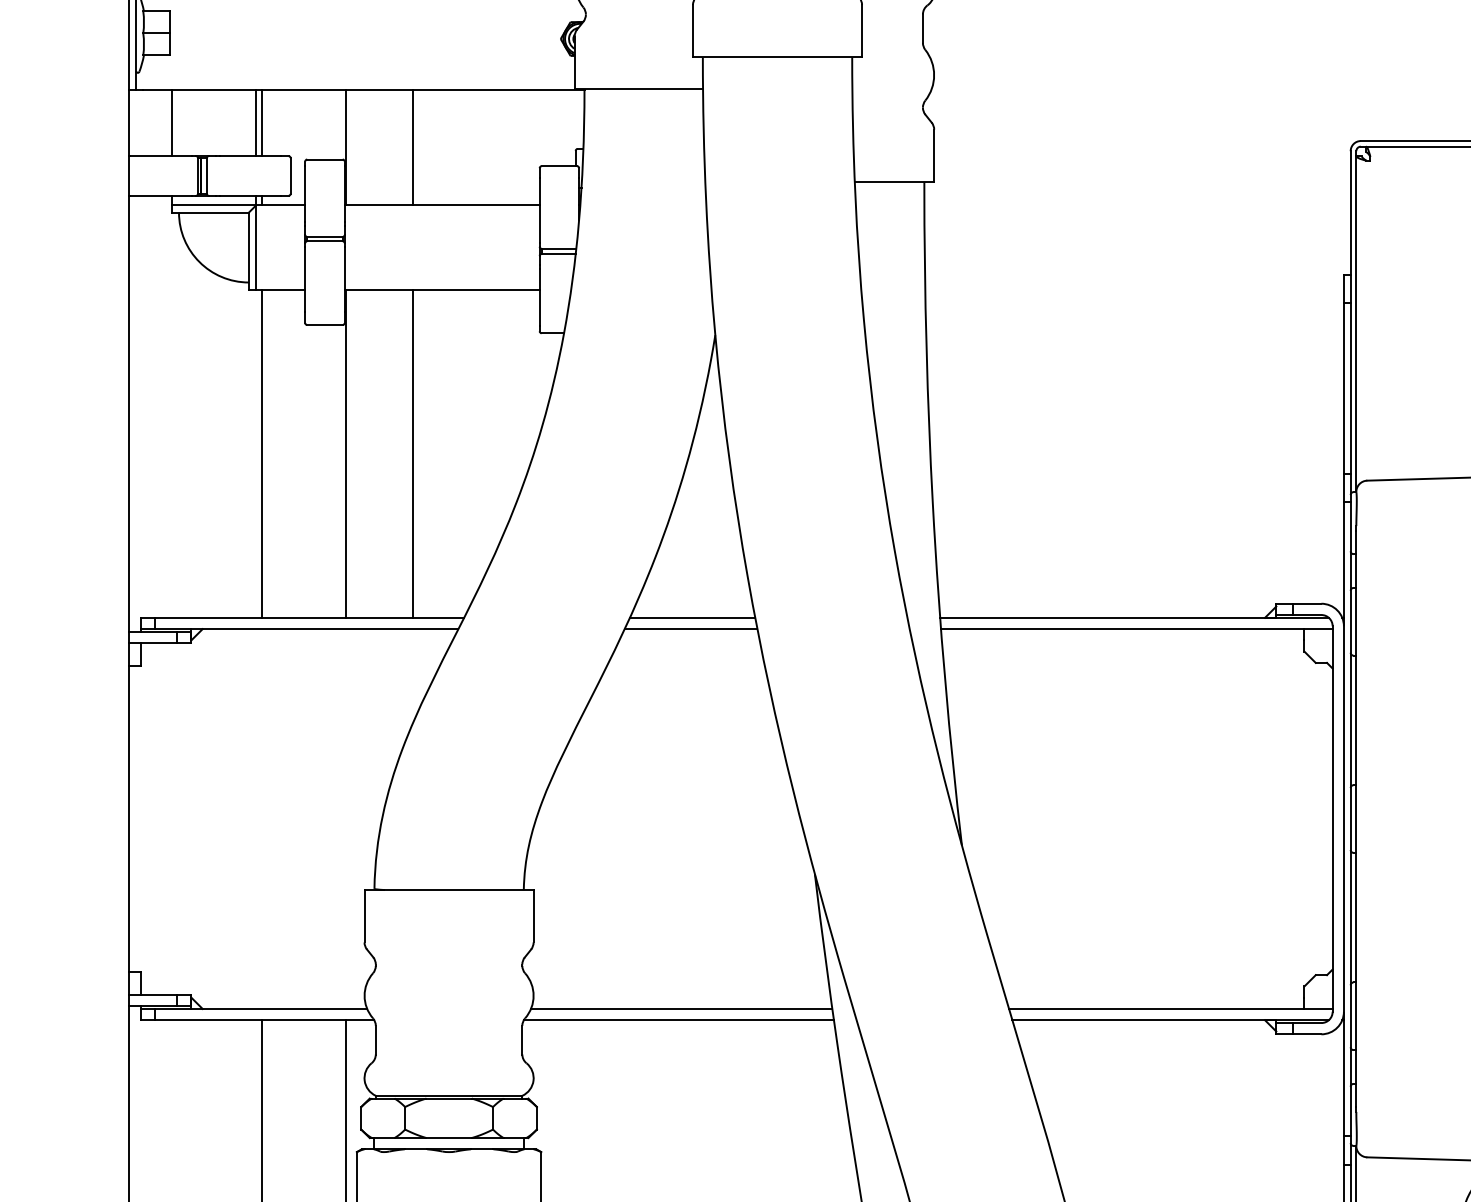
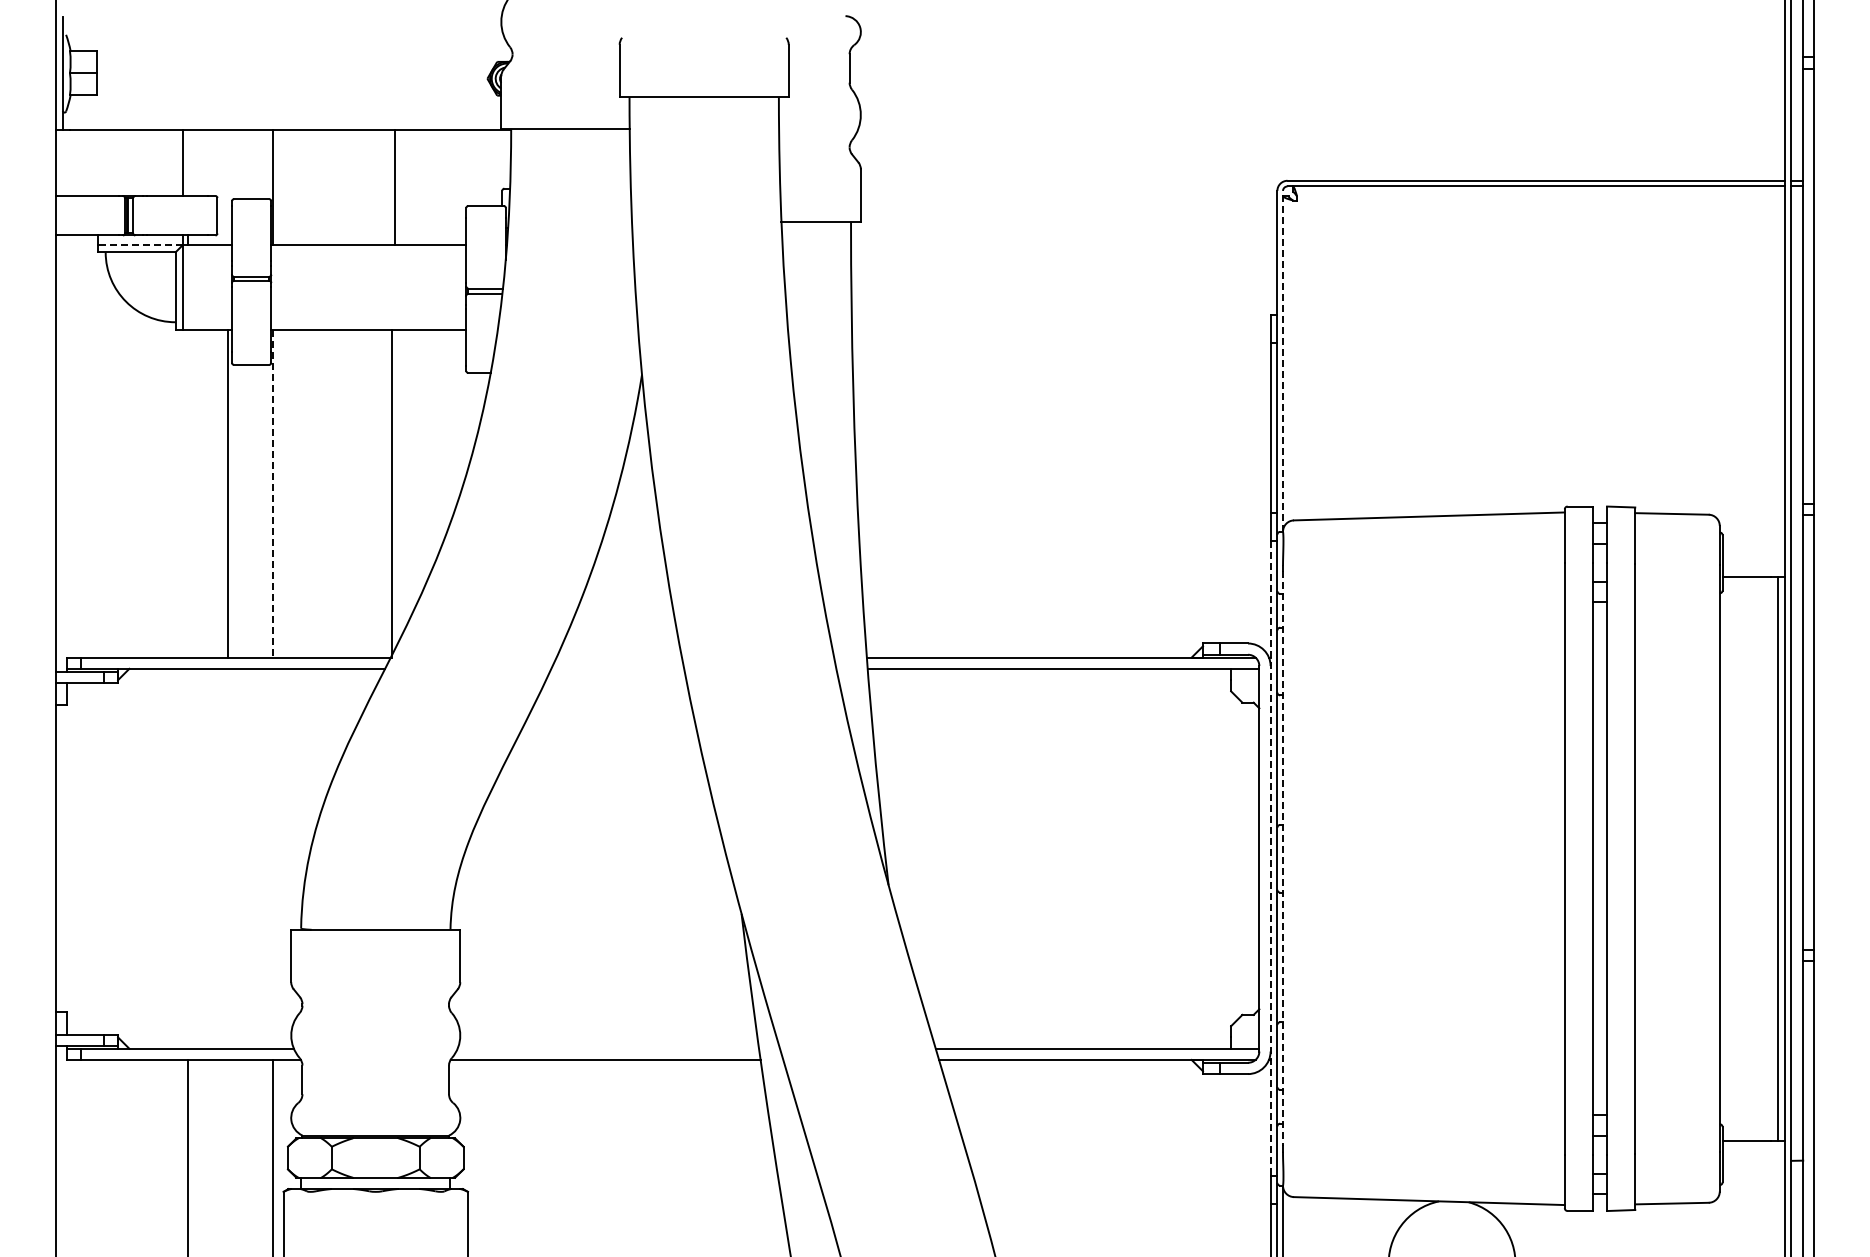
line: (171, 122) -> (98, 162), removed
line: (261, 122) -> (188, 162), removed
line: (412, 147) -> (394, 187), moved
line: (213, 205) -> (140, 245), solid -> dashed
line: (1356, 320) -> (1283, 360), solid -> dashed
line: (261, 453) -> (228, 493), moved
line: (412, 453) -> (391, 493), moved
line: (345, 454) -> (272, 494), solid -> dashed
line: (691, 617) -> (618, 657), removed
line: (690, 628) -> (617, 668), removed
line: (1356, 818) -> (1283, 858), solid -> dashed
line: (1343, 819) -> (1270, 859), solid -> dashed
line: (681, 1008) -> (608, 1048), removed

